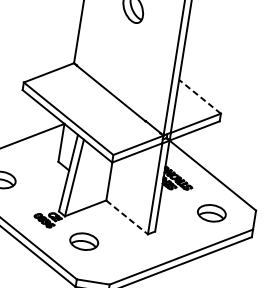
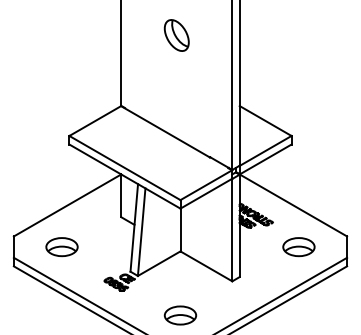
line: (199, 97) -> (265, 121), dashed -> solid
line: (127, 217) -> (206, 266), dashed -> solid
part: (84, 241) -> (180, 315), moved

